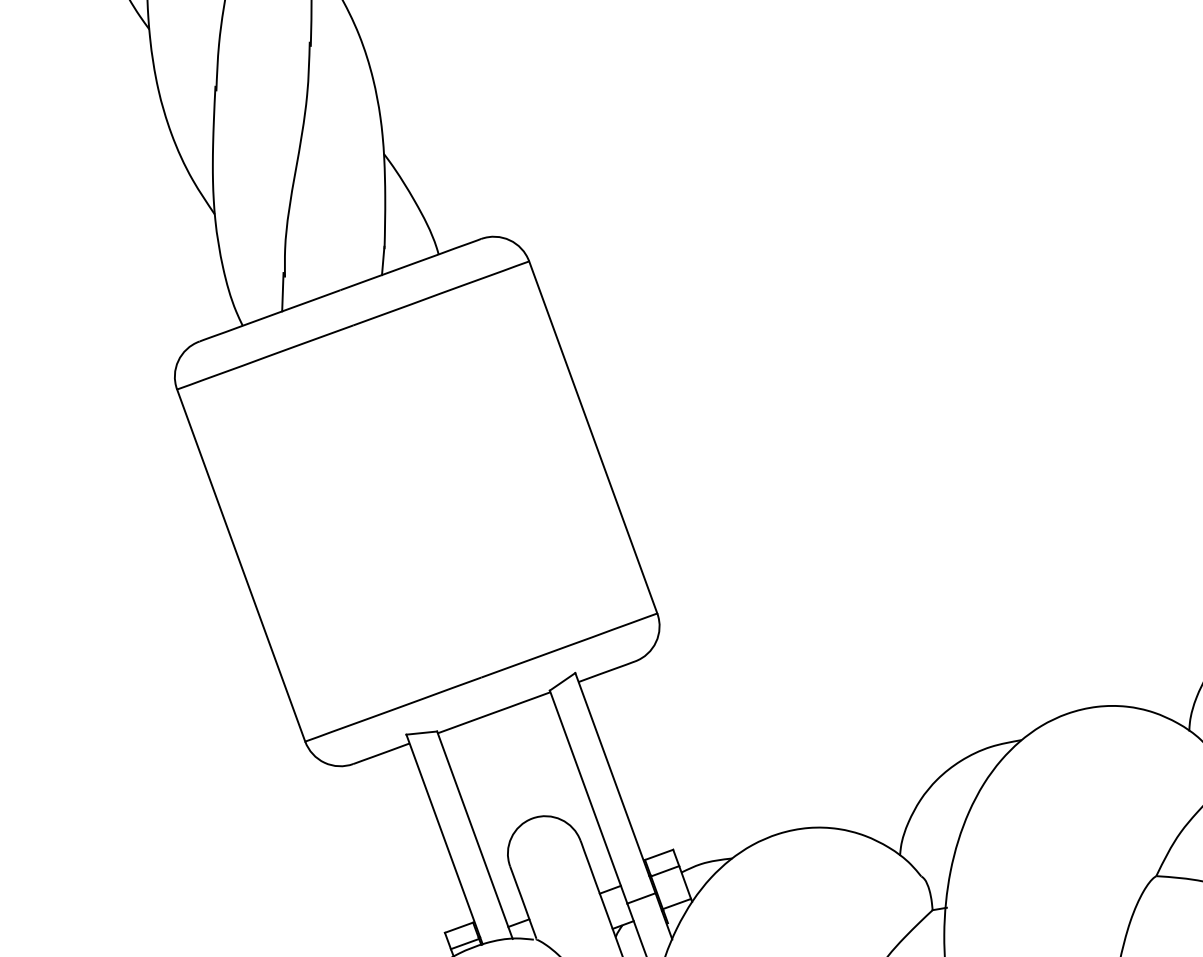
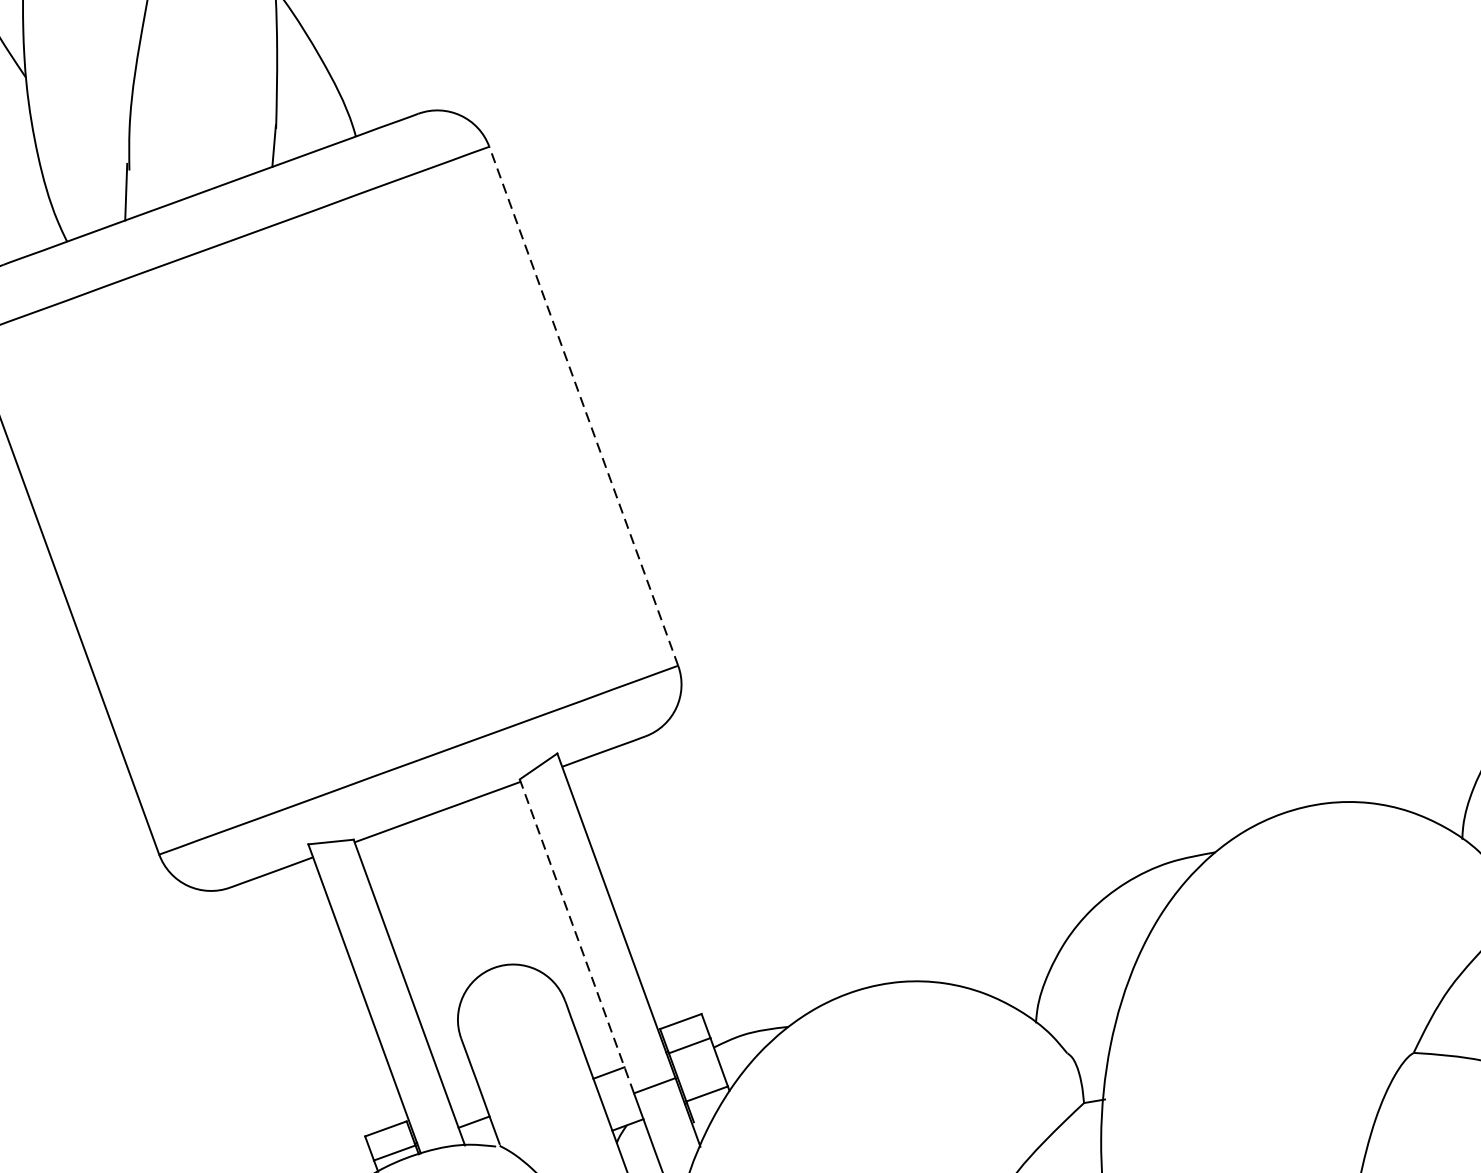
line: (593, 436) -> (584, 404), solid -> dashed
line: (588, 796) -> (576, 935), solid -> dashed

